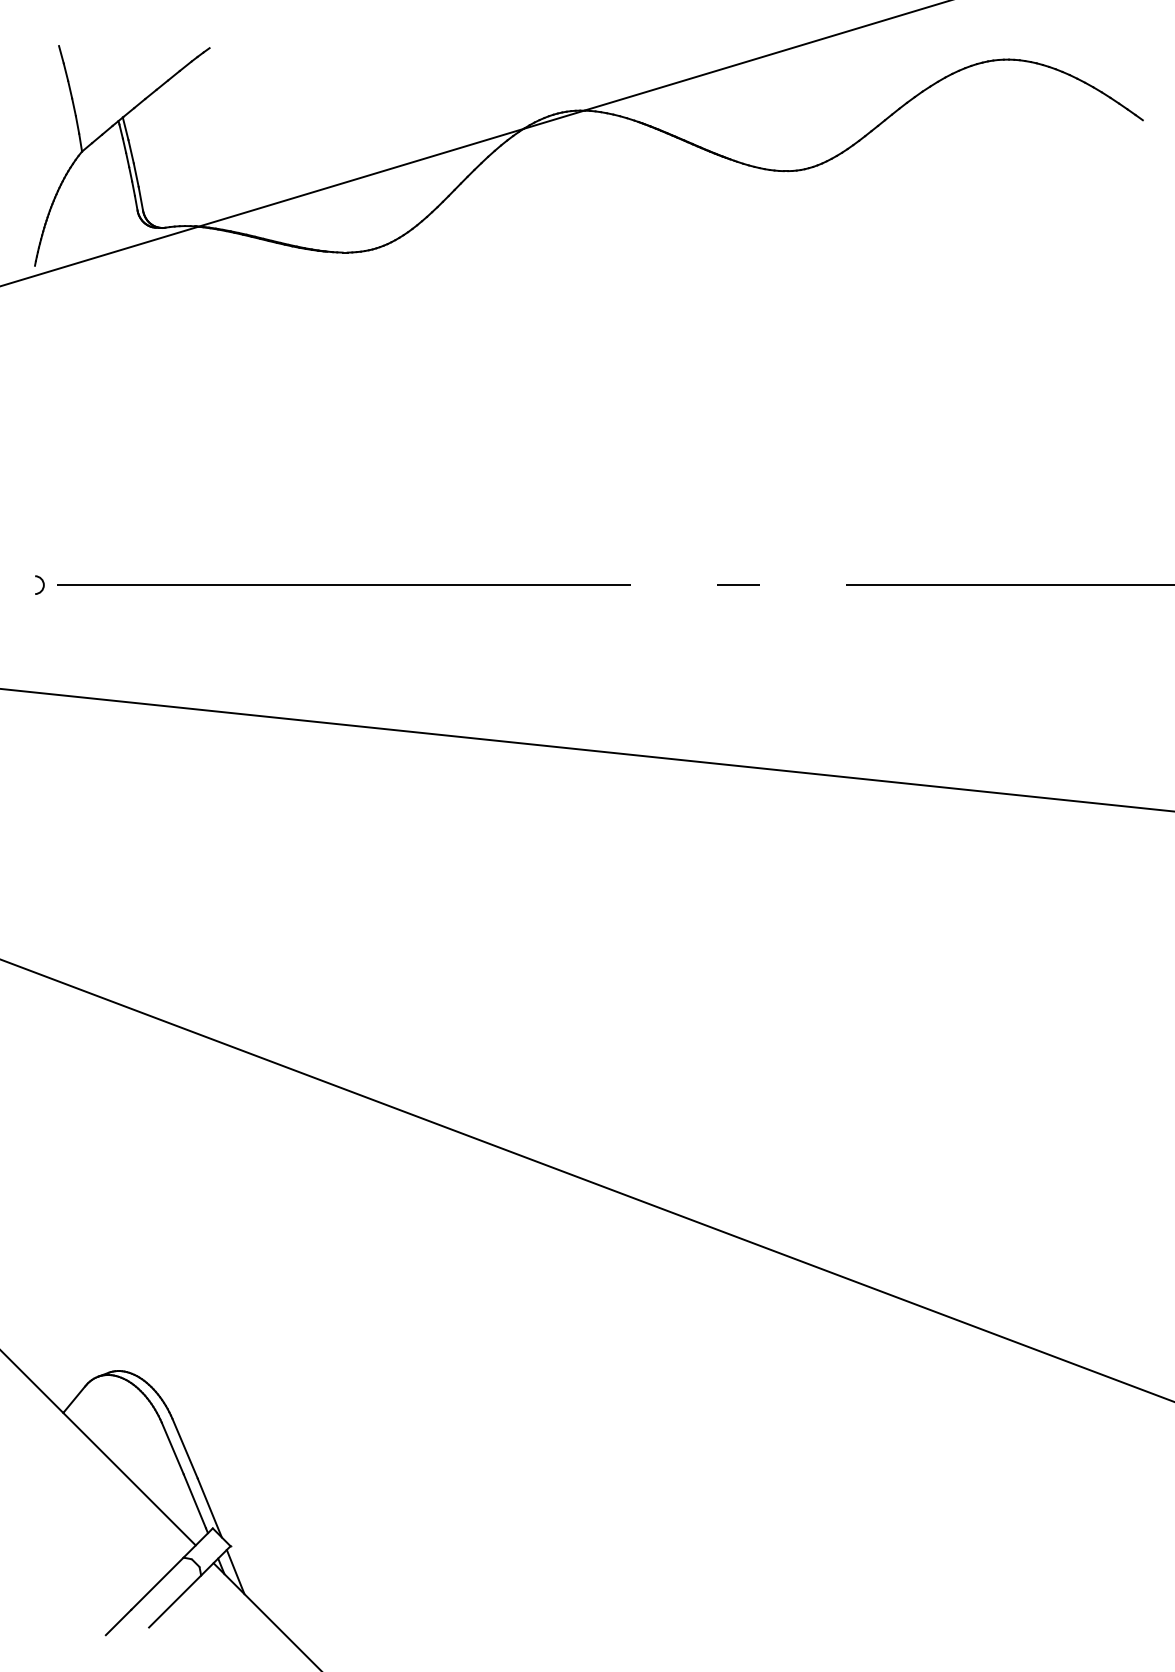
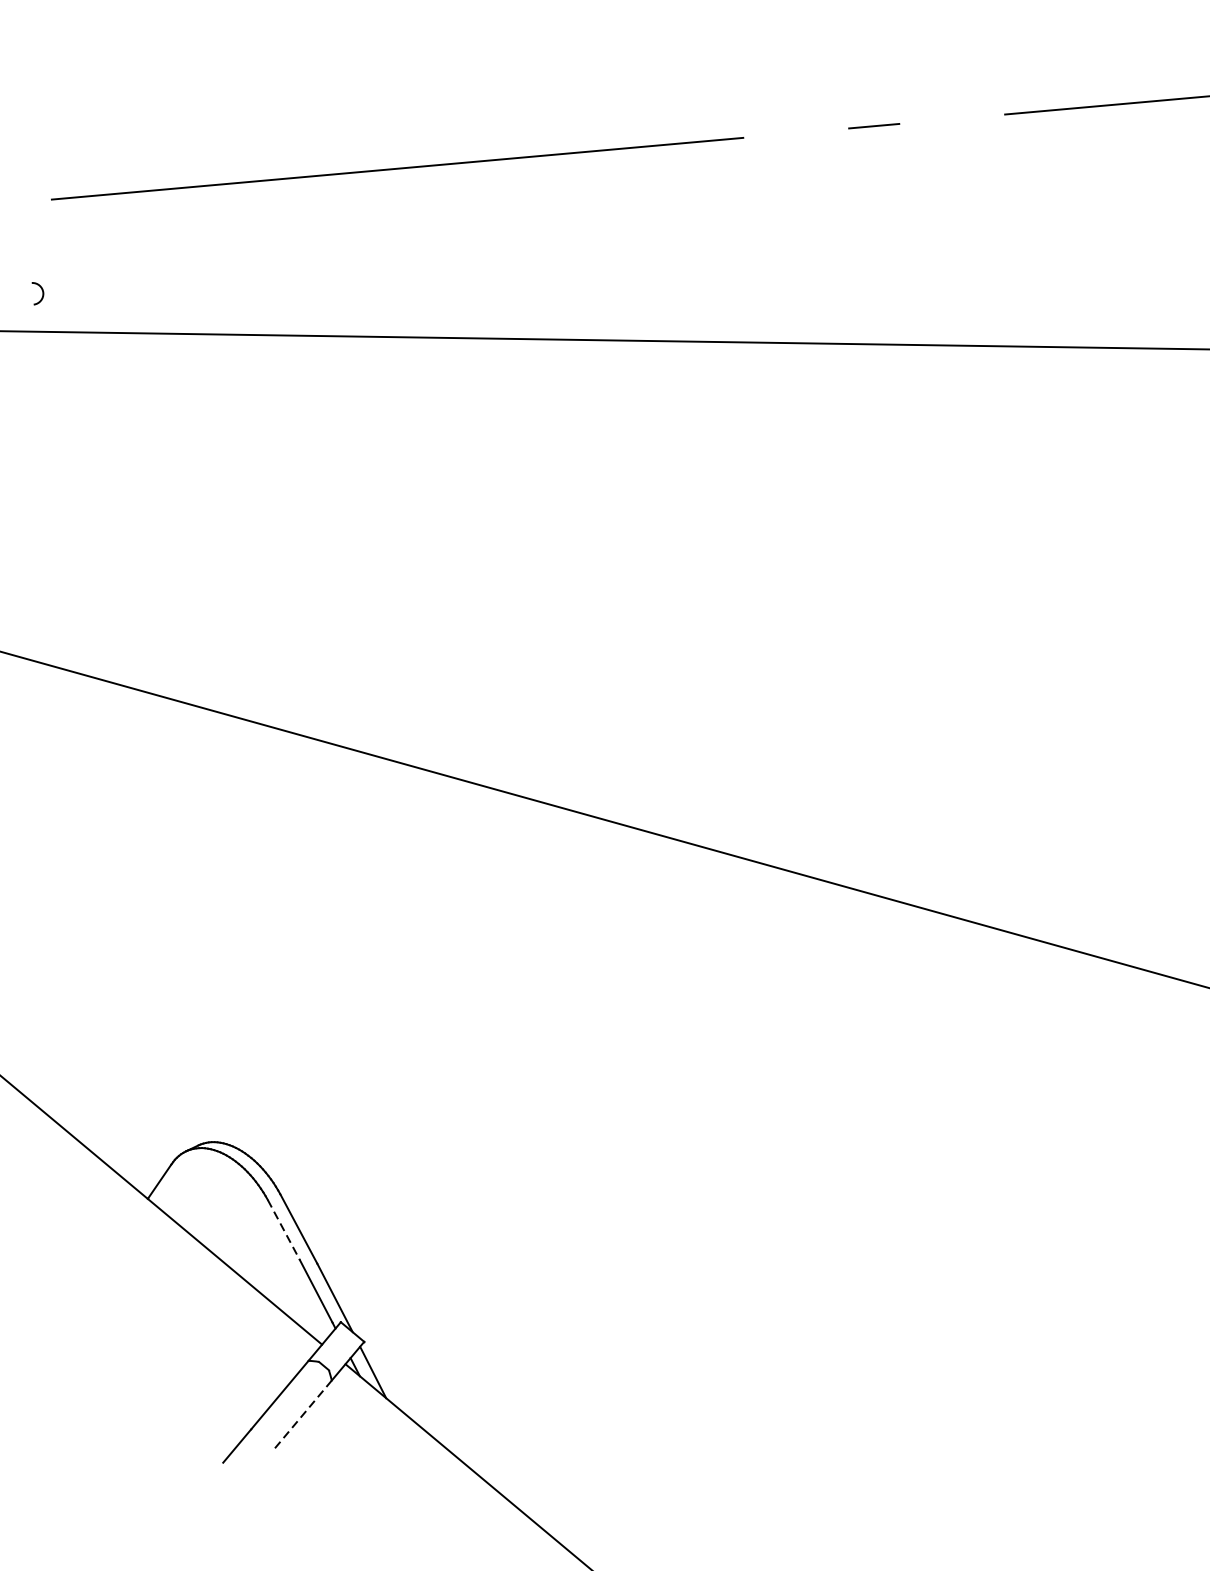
arc: (42, 583) -> (41, 291), moved
line: (172, 1448) -> (283, 1230), solid -> dashed
line: (175, 1601) -> (303, 1414), solid -> dashed

